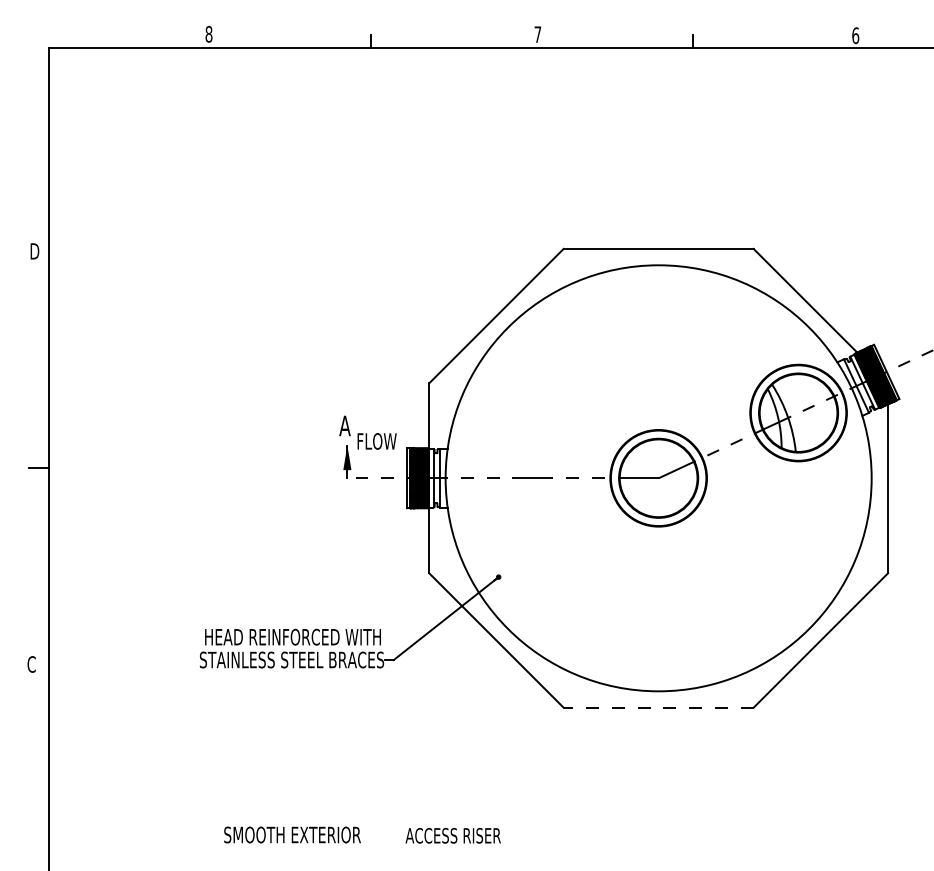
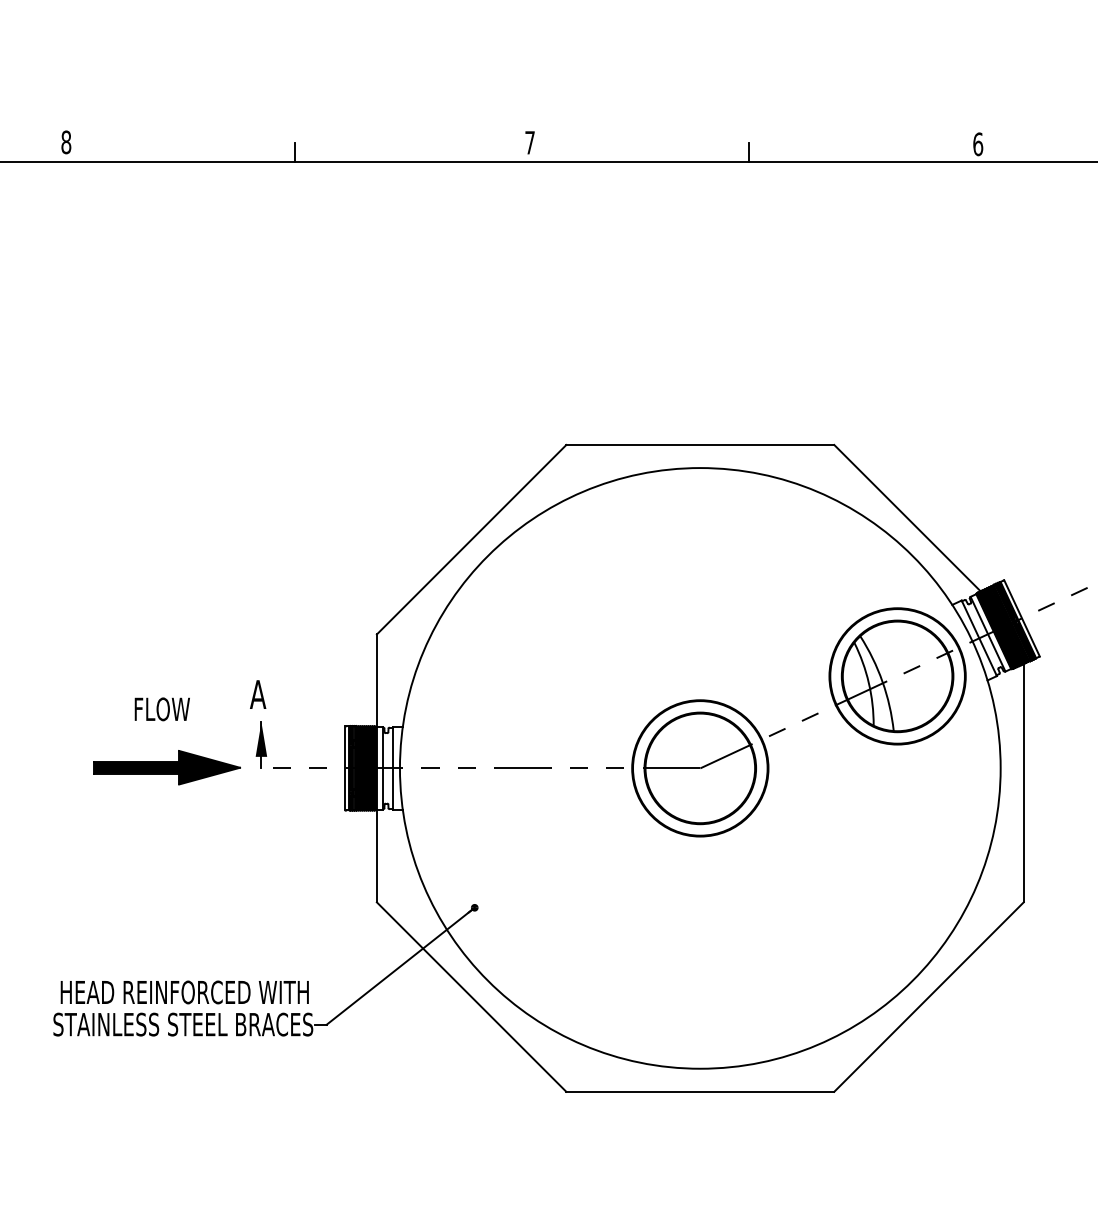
text: (376, 441) -> (161, 709), moved
part: (280, 477) -> (167, 767), added
line: (658, 707) -> (700, 1091), dashed -> solid

